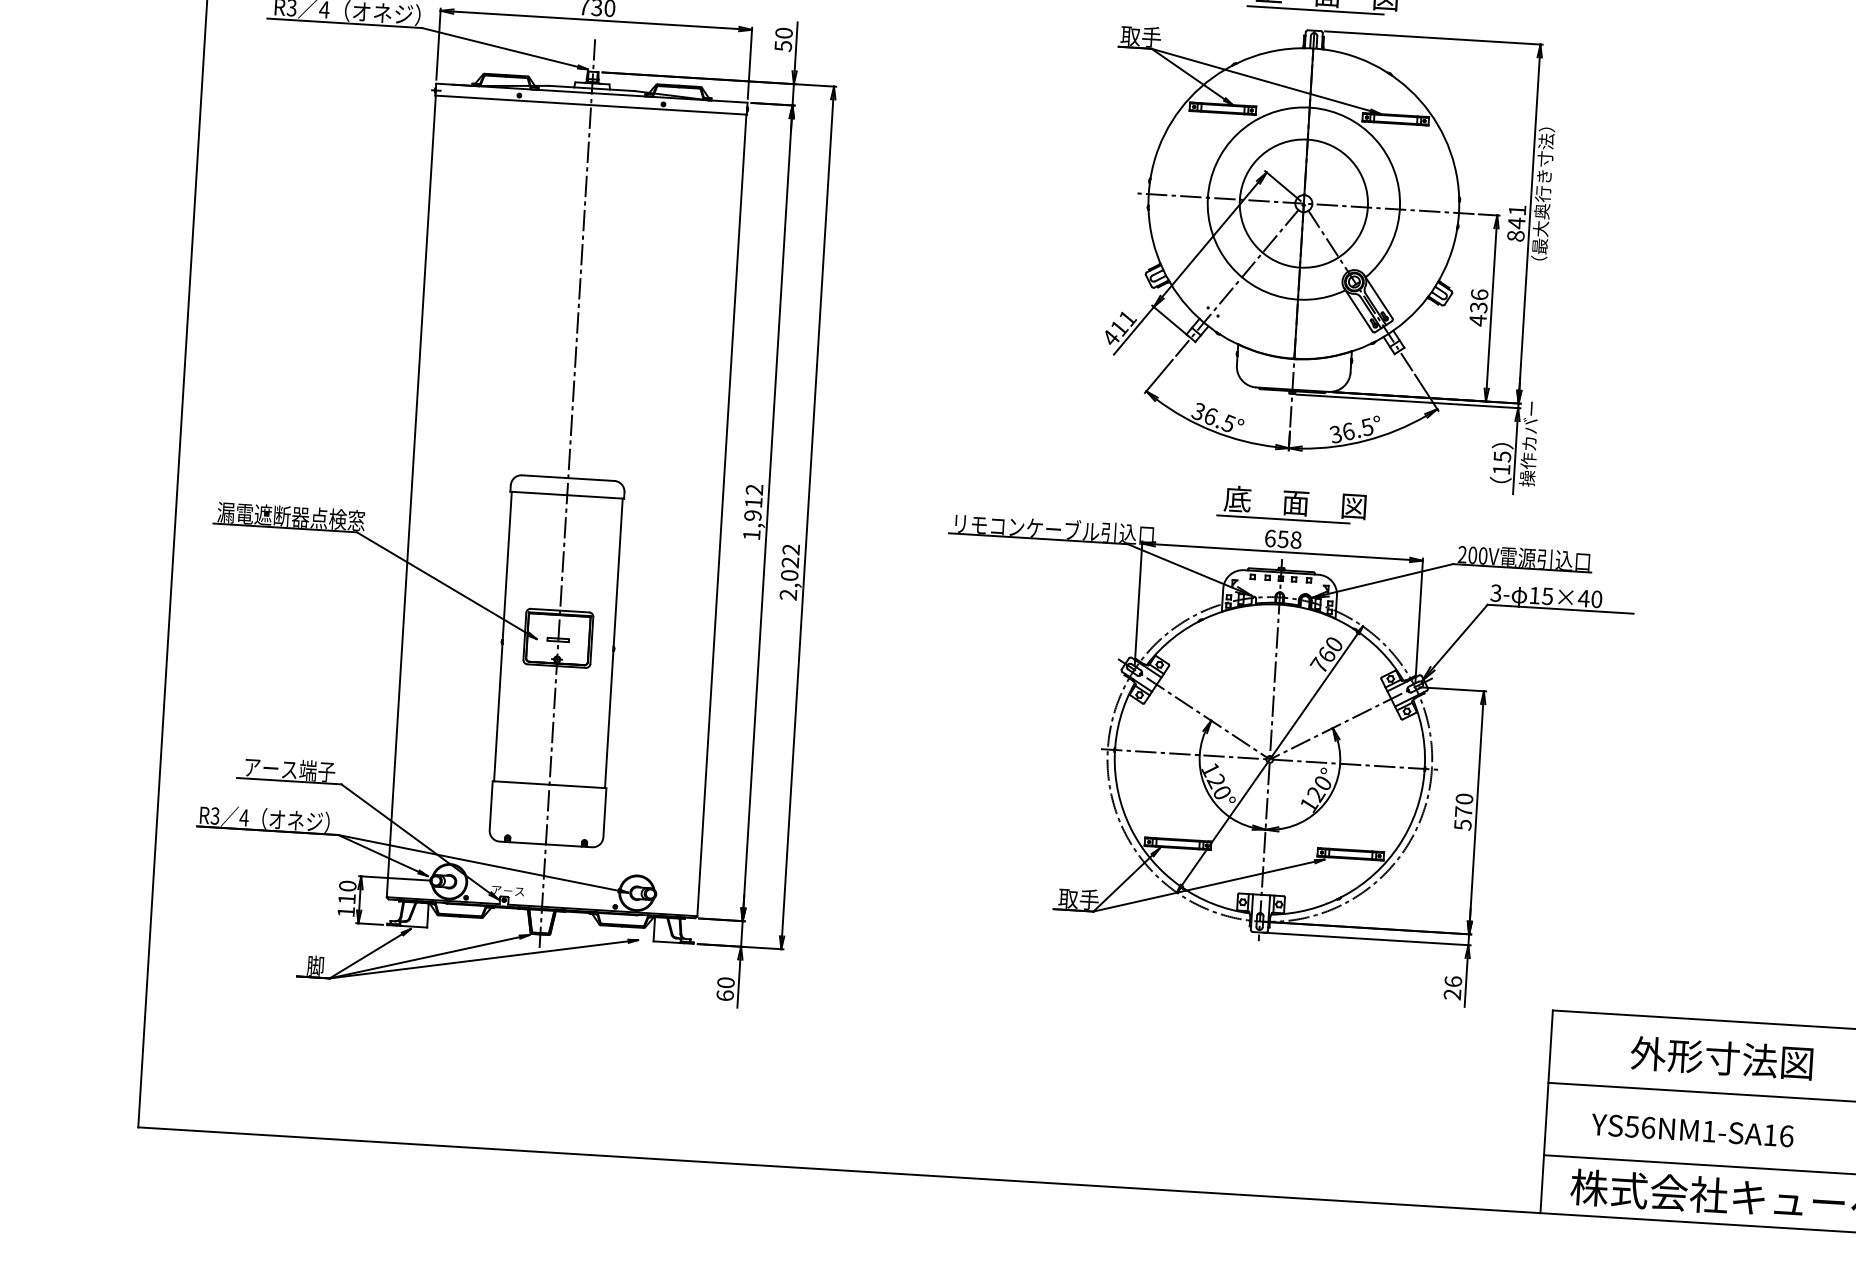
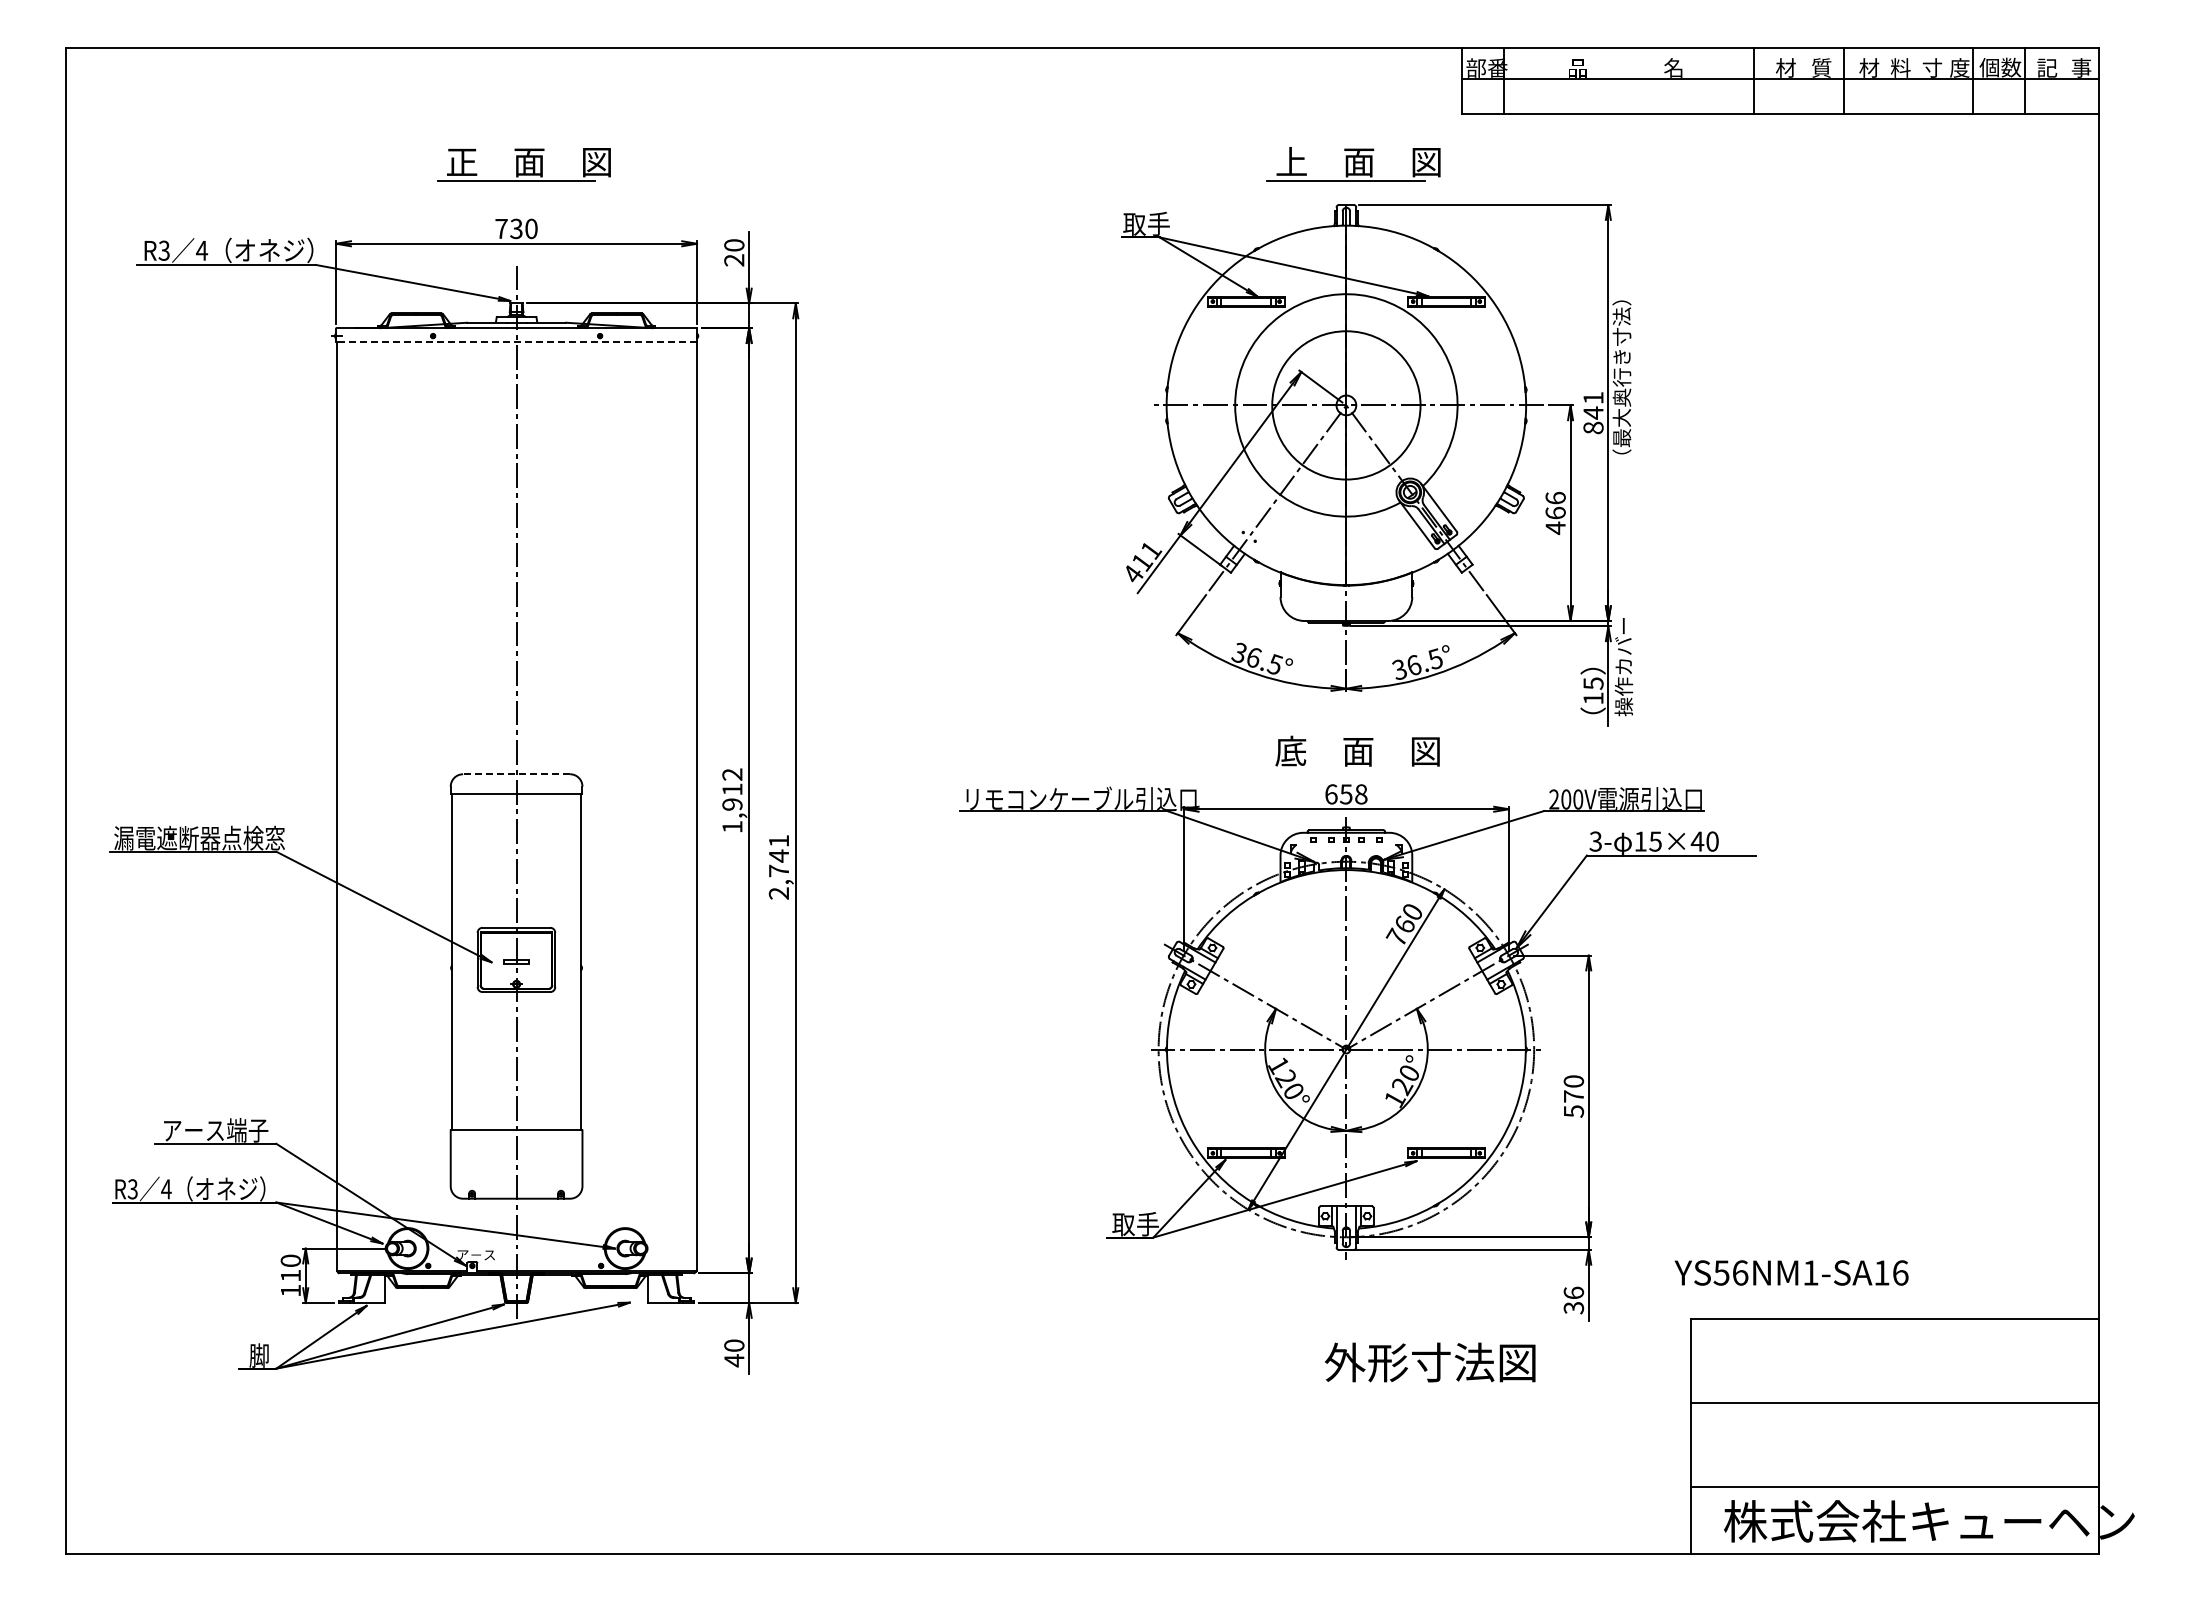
text: (783, 46) -> (734, 260), 50 -> 20
line: (591, 105) -> (516, 342), solid -> dashed
text: (1478, 307) -> (1555, 512), 436 -> 466
line: (568, 478) -> (516, 774), solid -> dashed
line: (1282, 519) -> (1344, 771), removed
text: (789, 562) -> (778, 856), 2,022 -> 2,741
text: (1453, 994) -> (1574, 1307), 26 -> 36
text: (725, 995) -> (734, 1360), 60 -> 40
text: (1722, 1058) -> (1430, 1362), moved
text: (1692, 1130) -> (1791, 1272), moved

